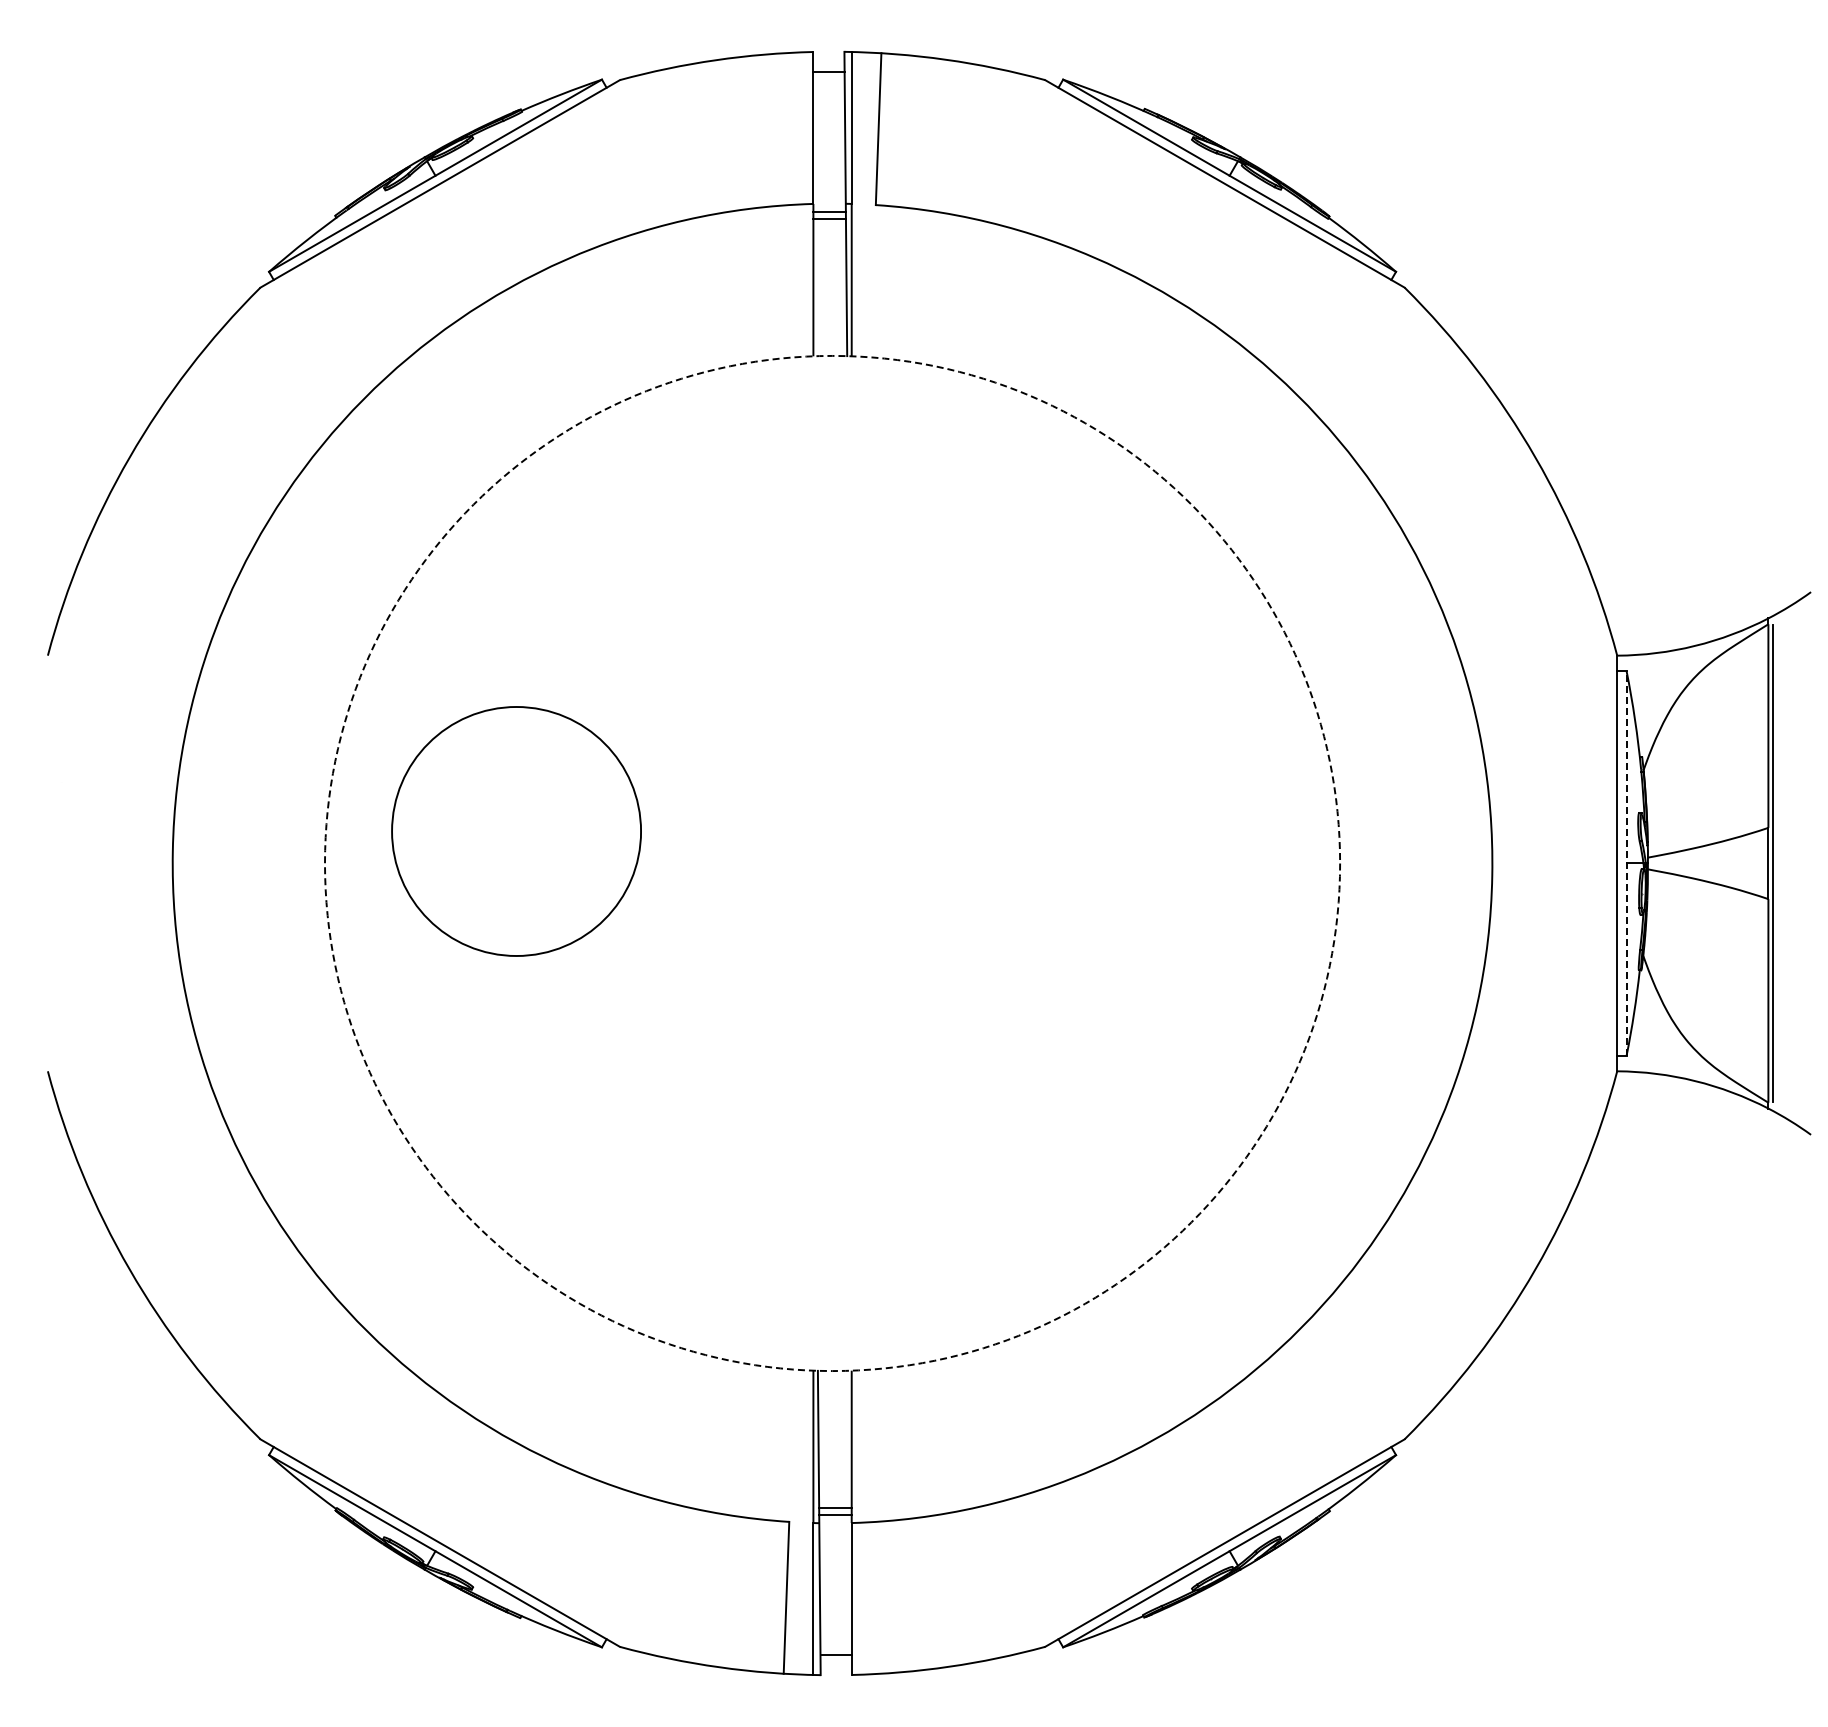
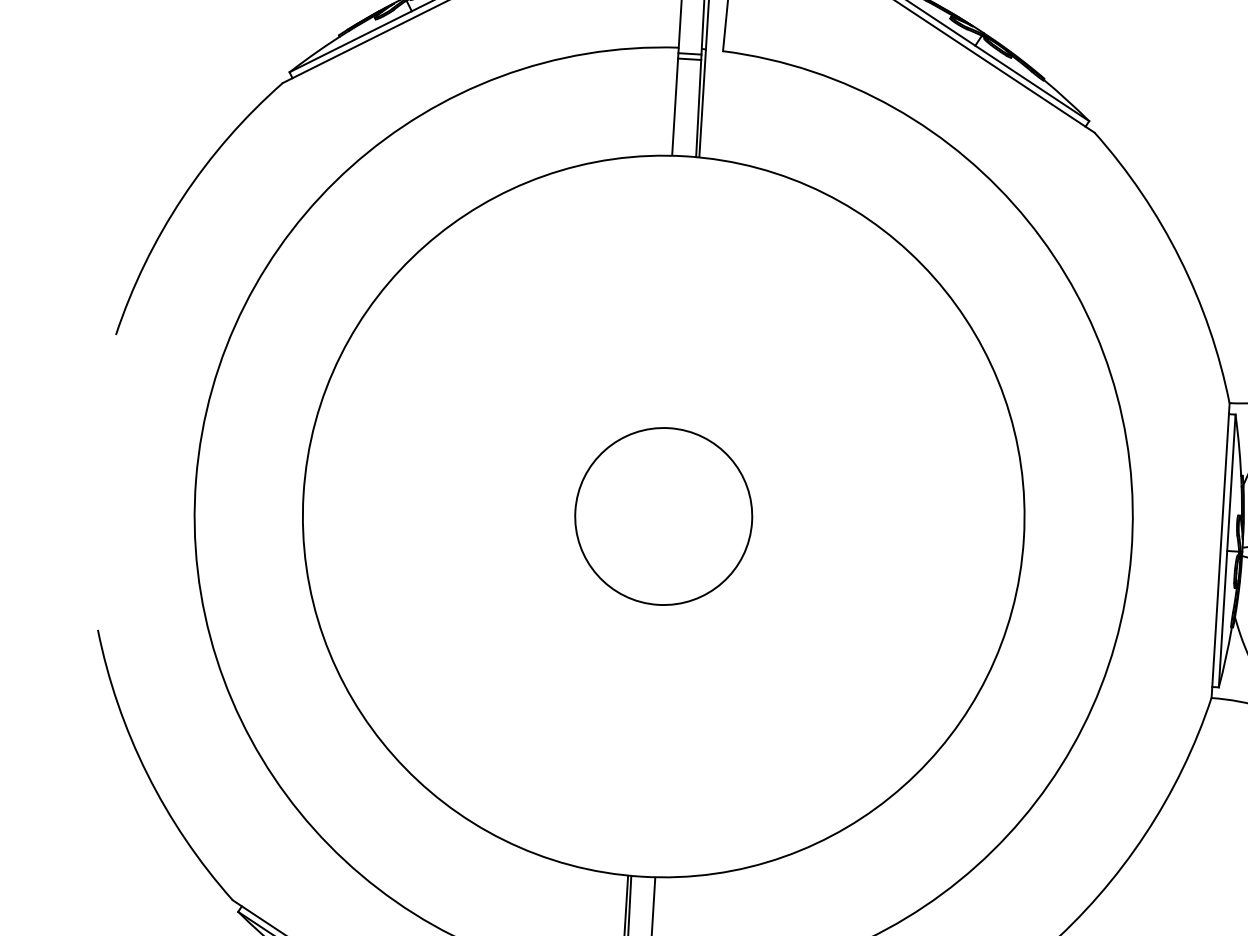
circle: (516, 831) -> (663, 516), moved
circle: (832, 863) -> (663, 516), dashed -> solid
line: (1626, 863) -> (1227, 550), dashed -> solid

